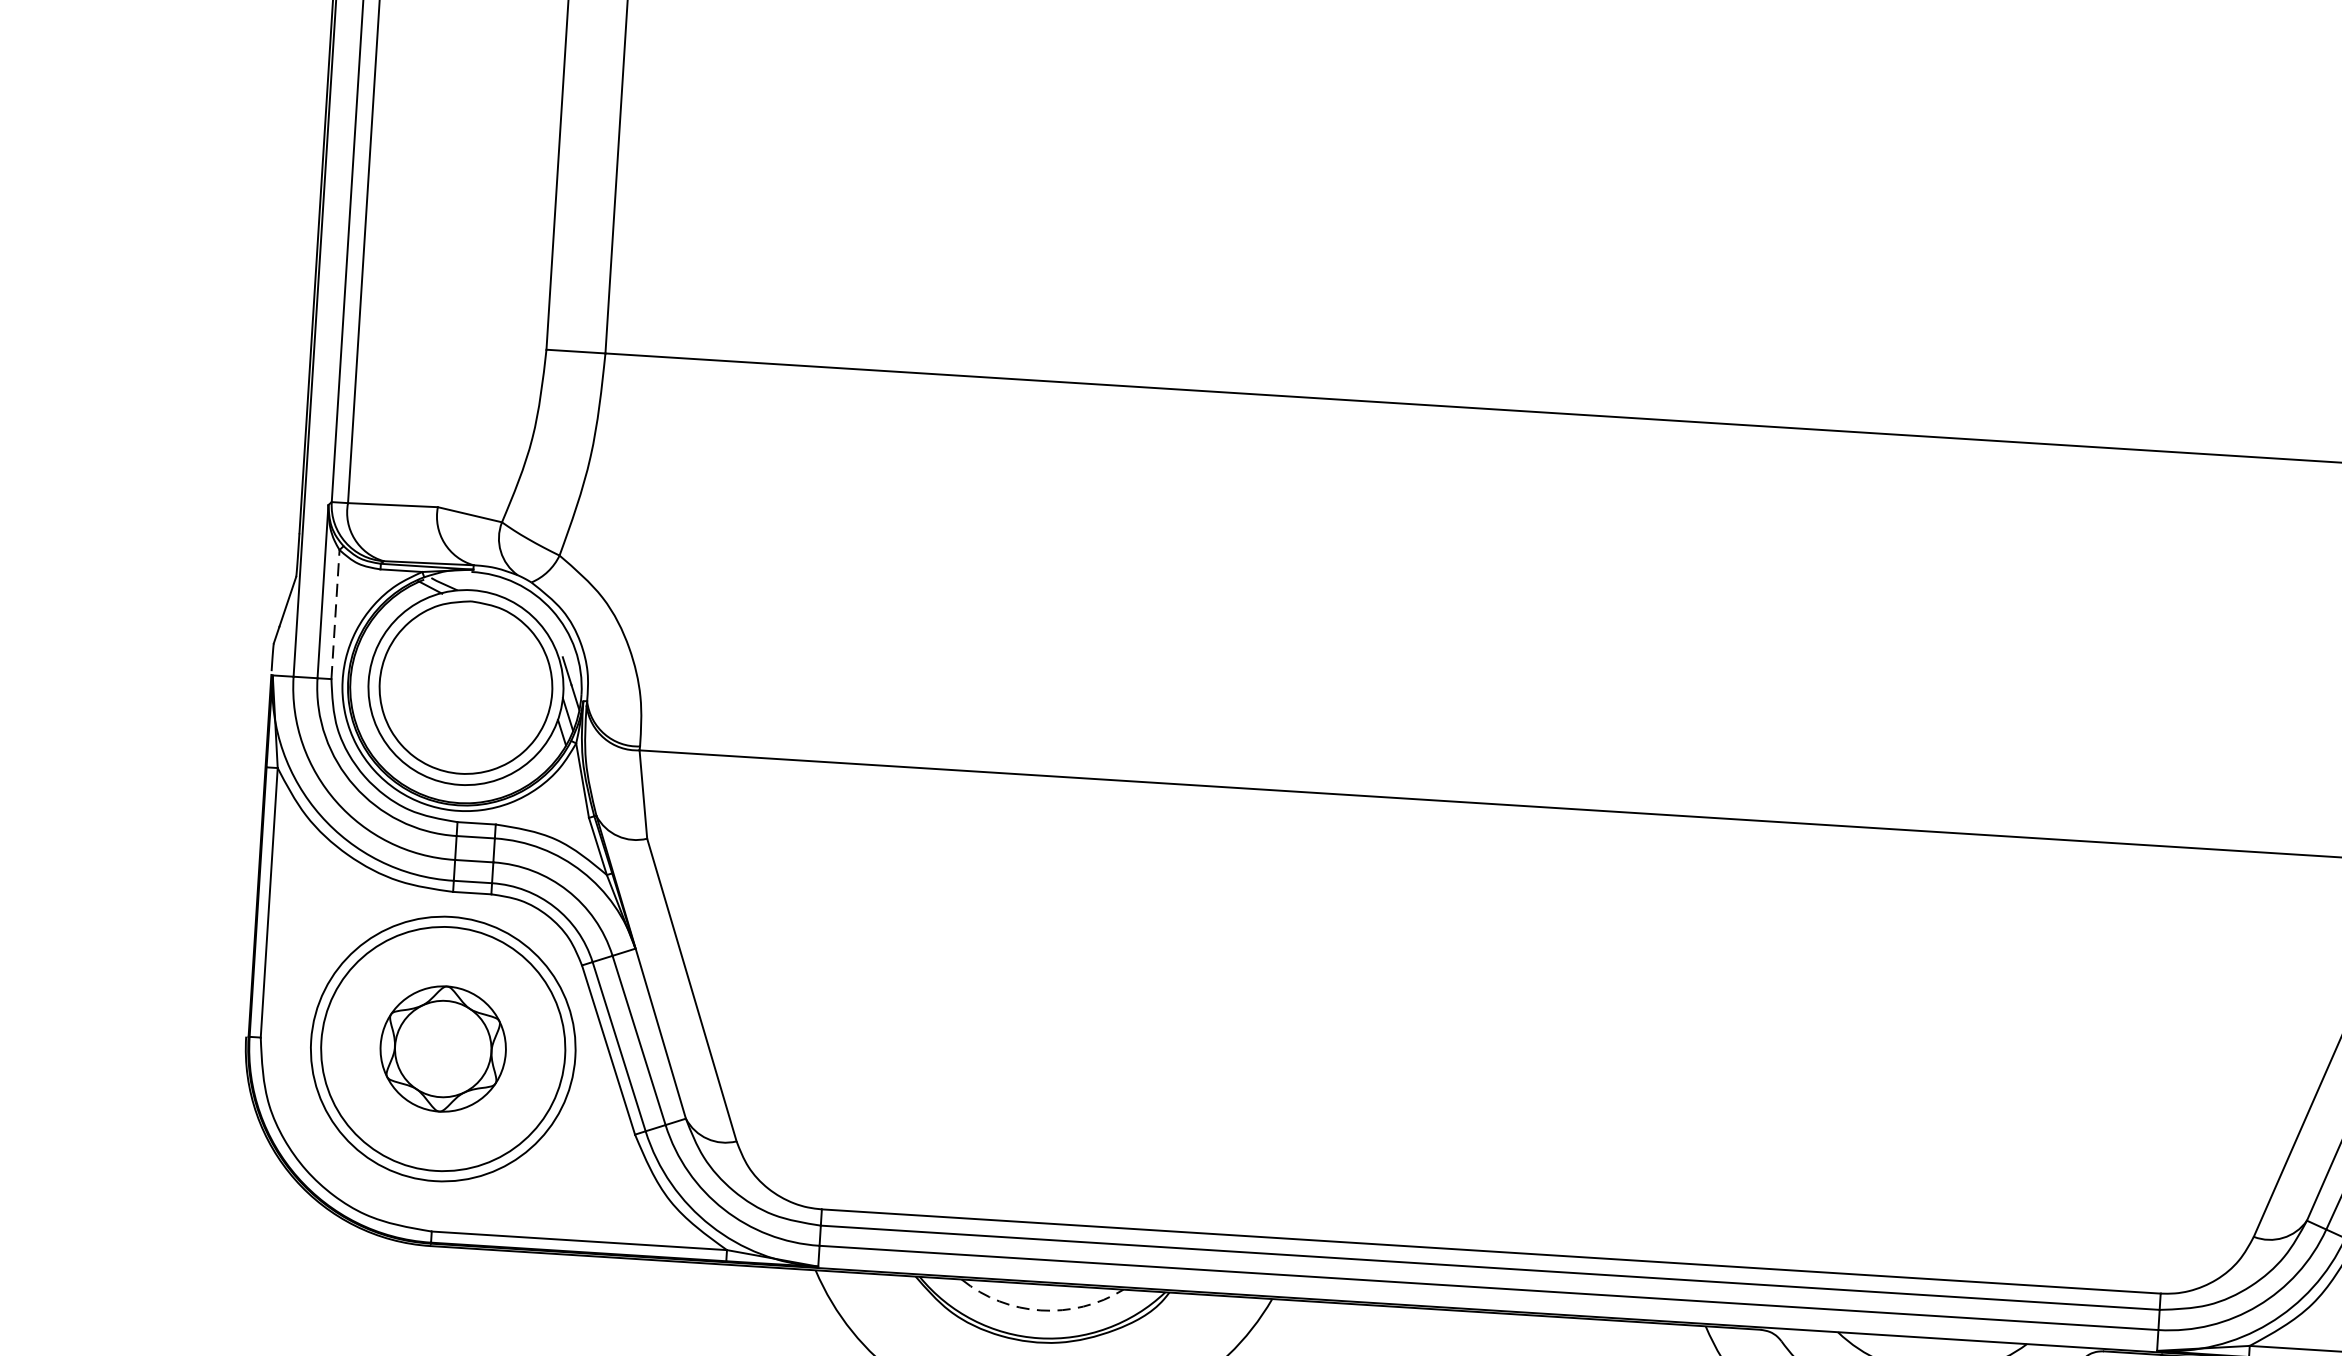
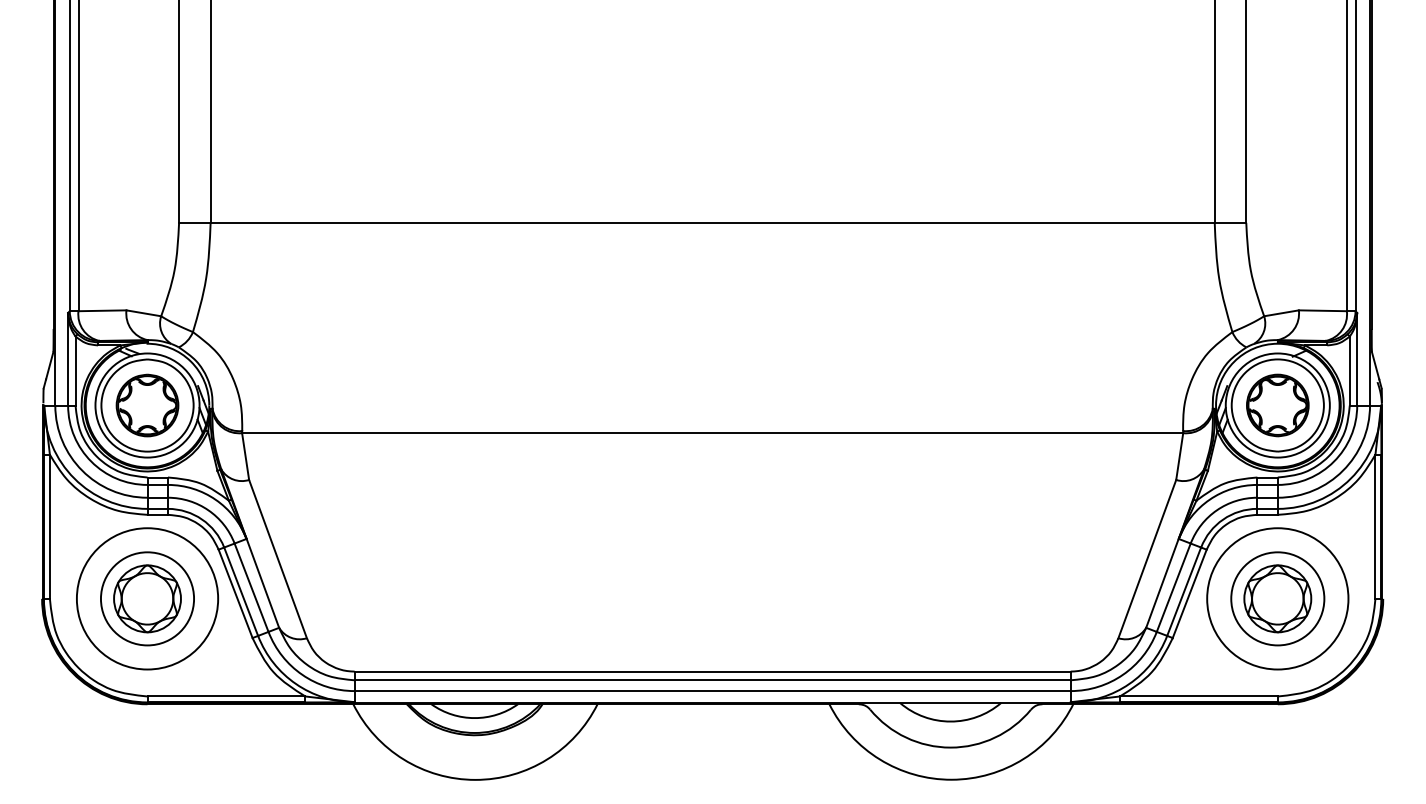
line: (335, 615) -> (75, 371), dashed -> solid
part: (465, 687) -> (147, 405), added
circle: (443, 1048) -> (147, 598), size x0.71
arc: (1040, 1311) -> (474, 718), dashed -> solid

